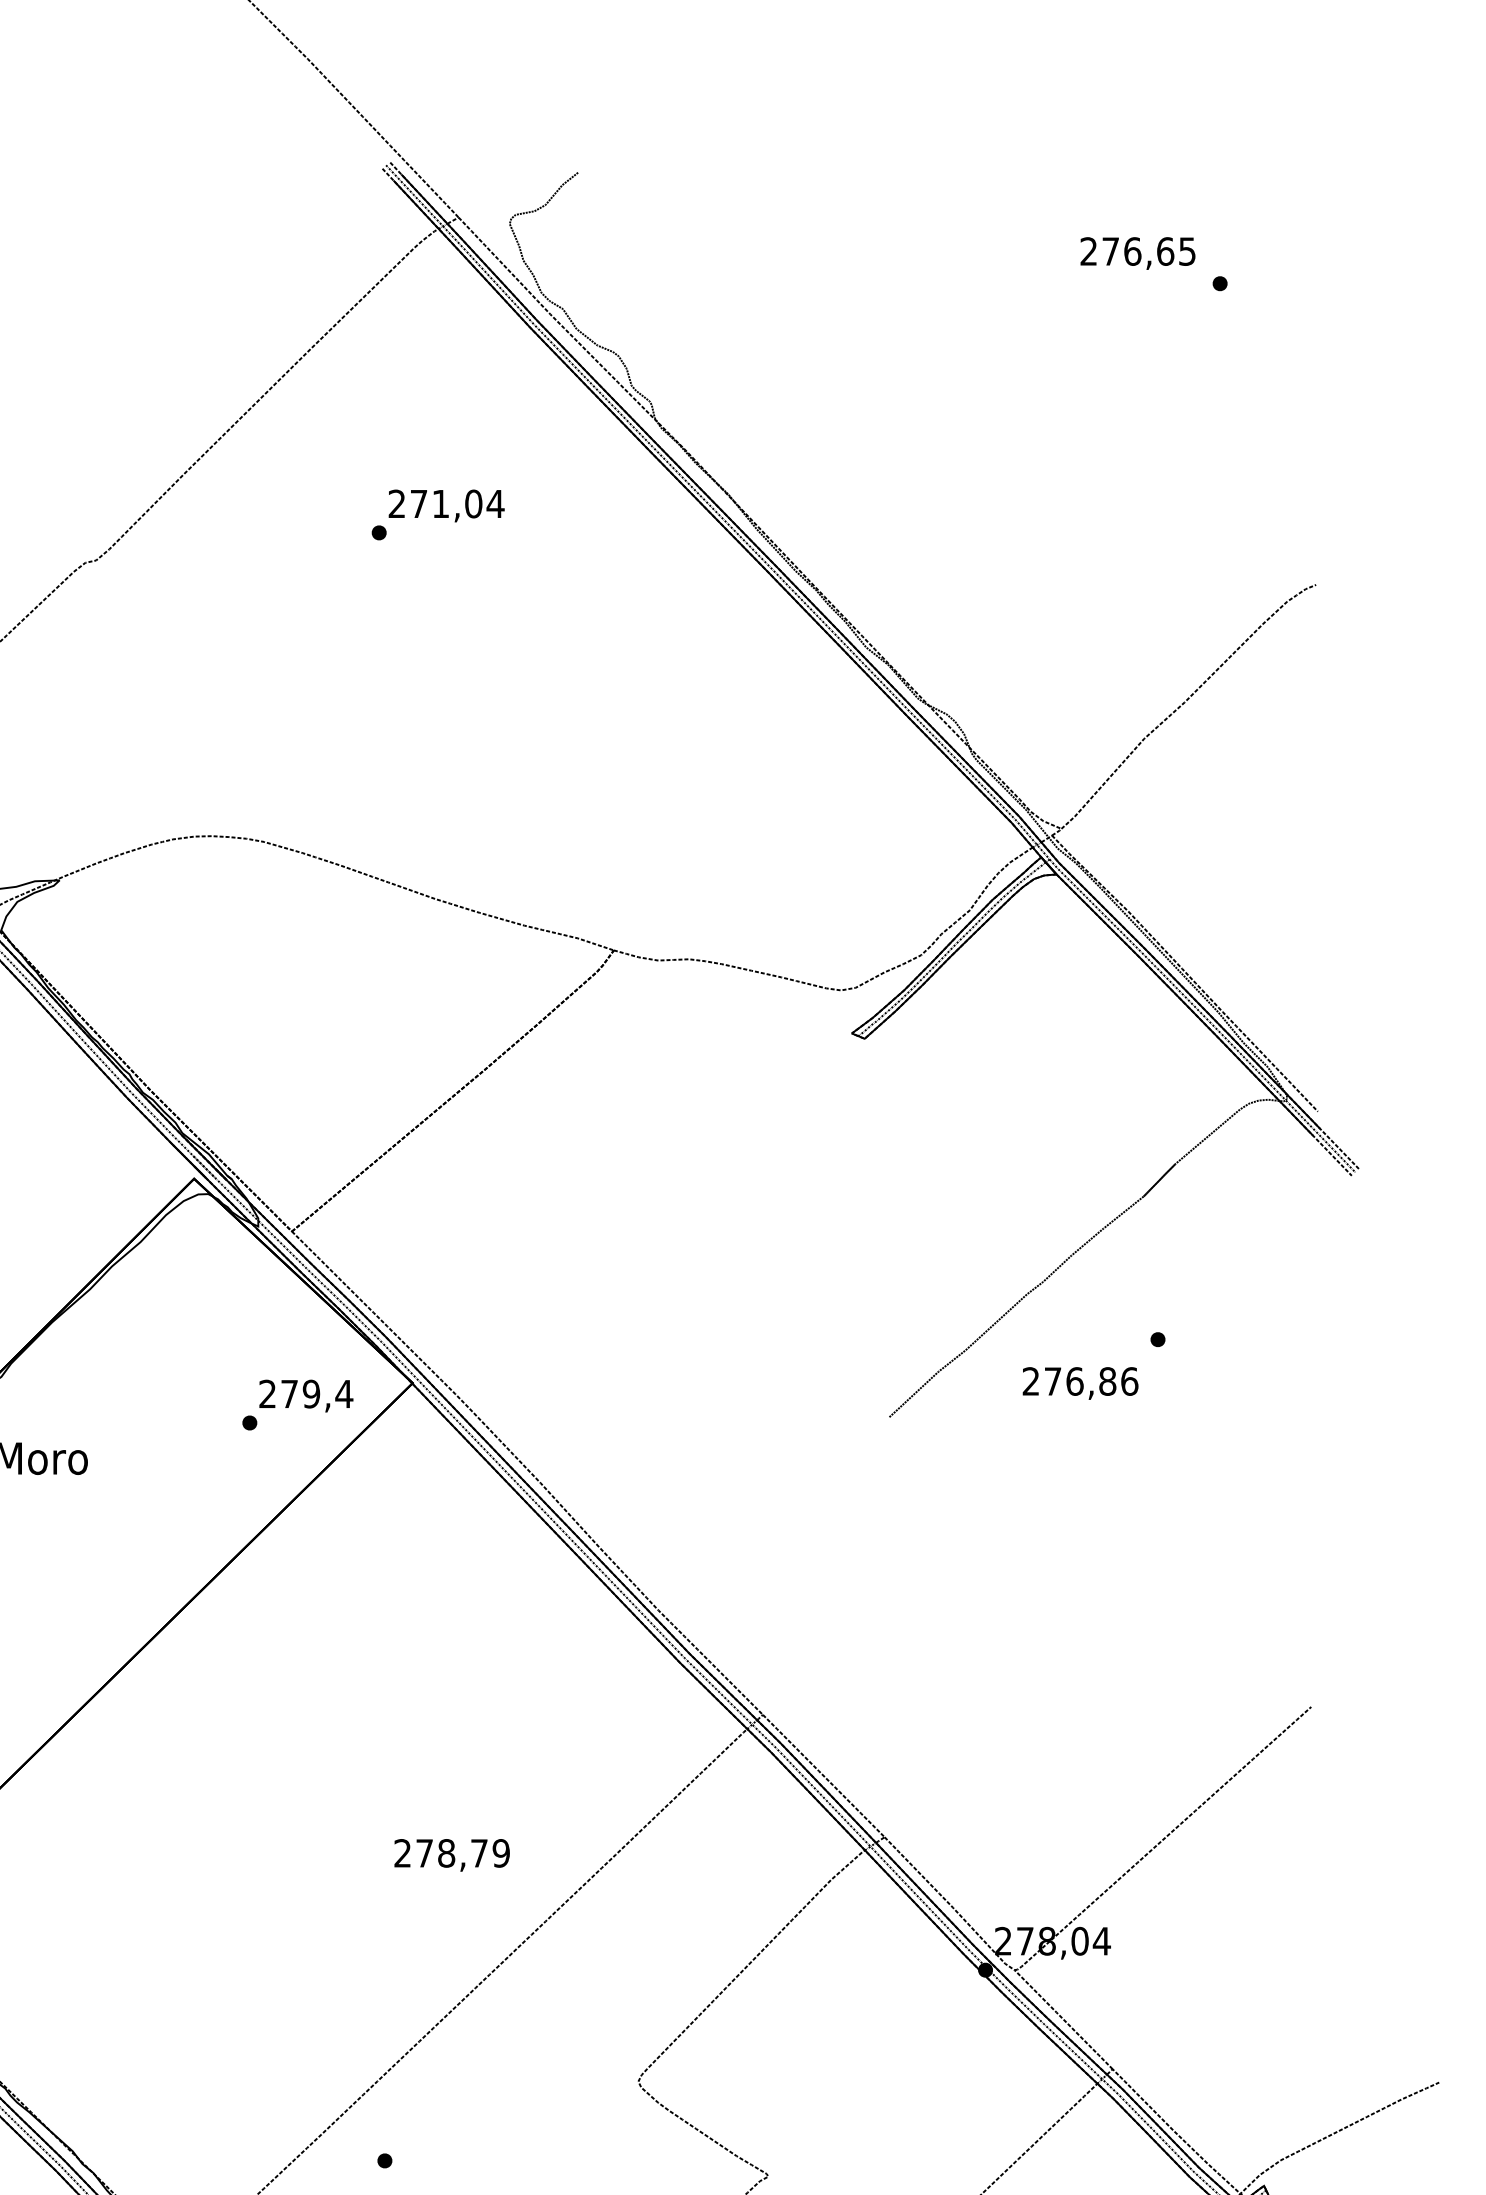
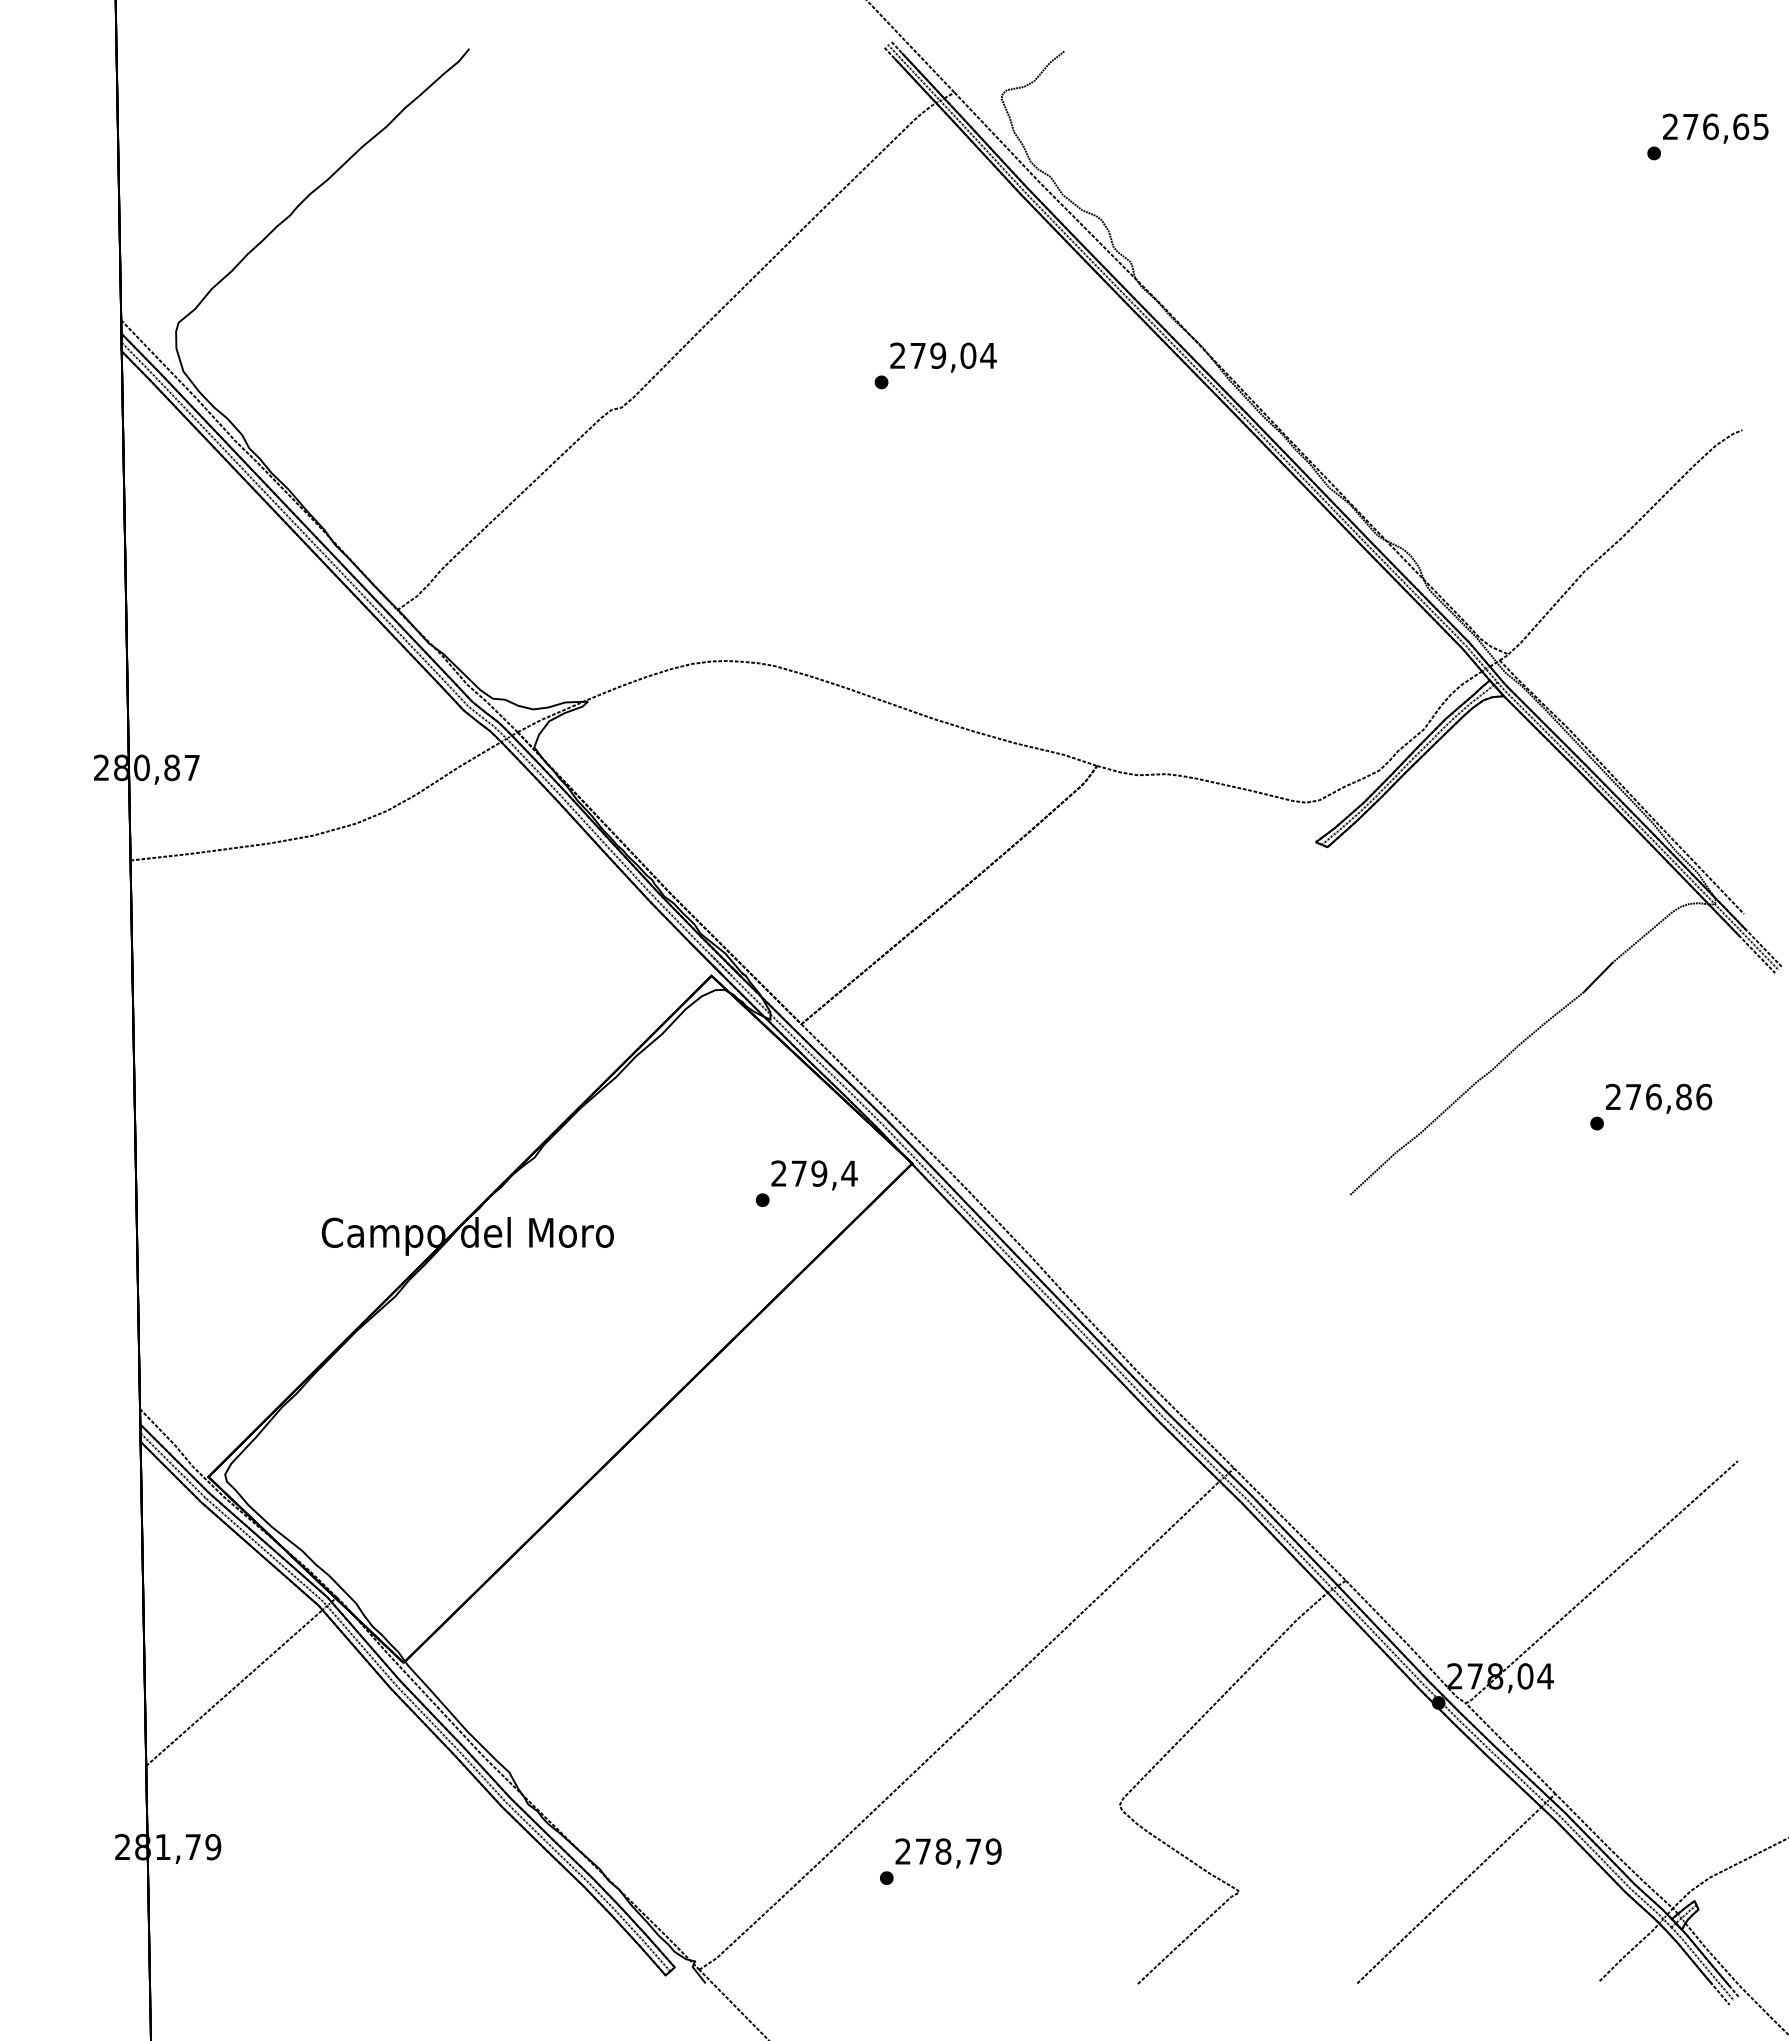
text: (1137, 253) -> (1715, 128), moved
text: (441, 503) -> (938, 355), 271,04 -> 279,04
text: (1080, 1383) -> (1658, 1098), moved
text: (452, 1855) -> (948, 1853), moved

